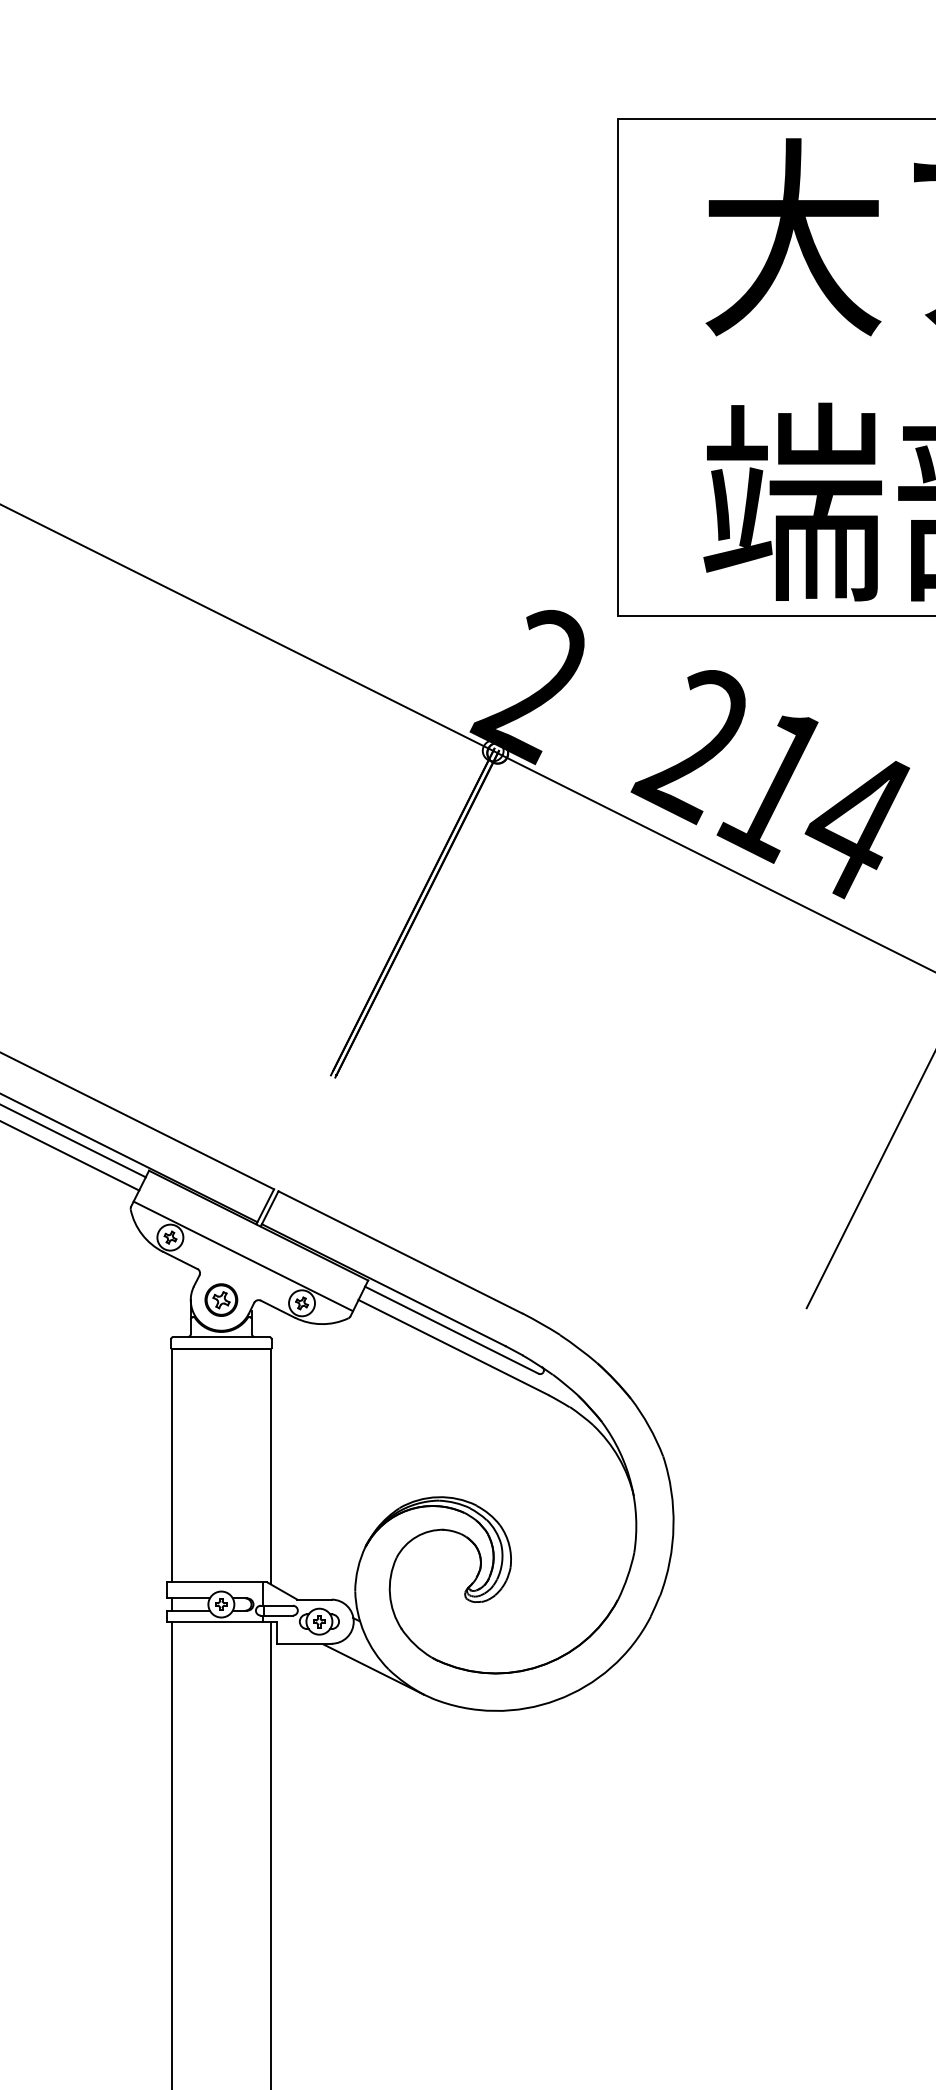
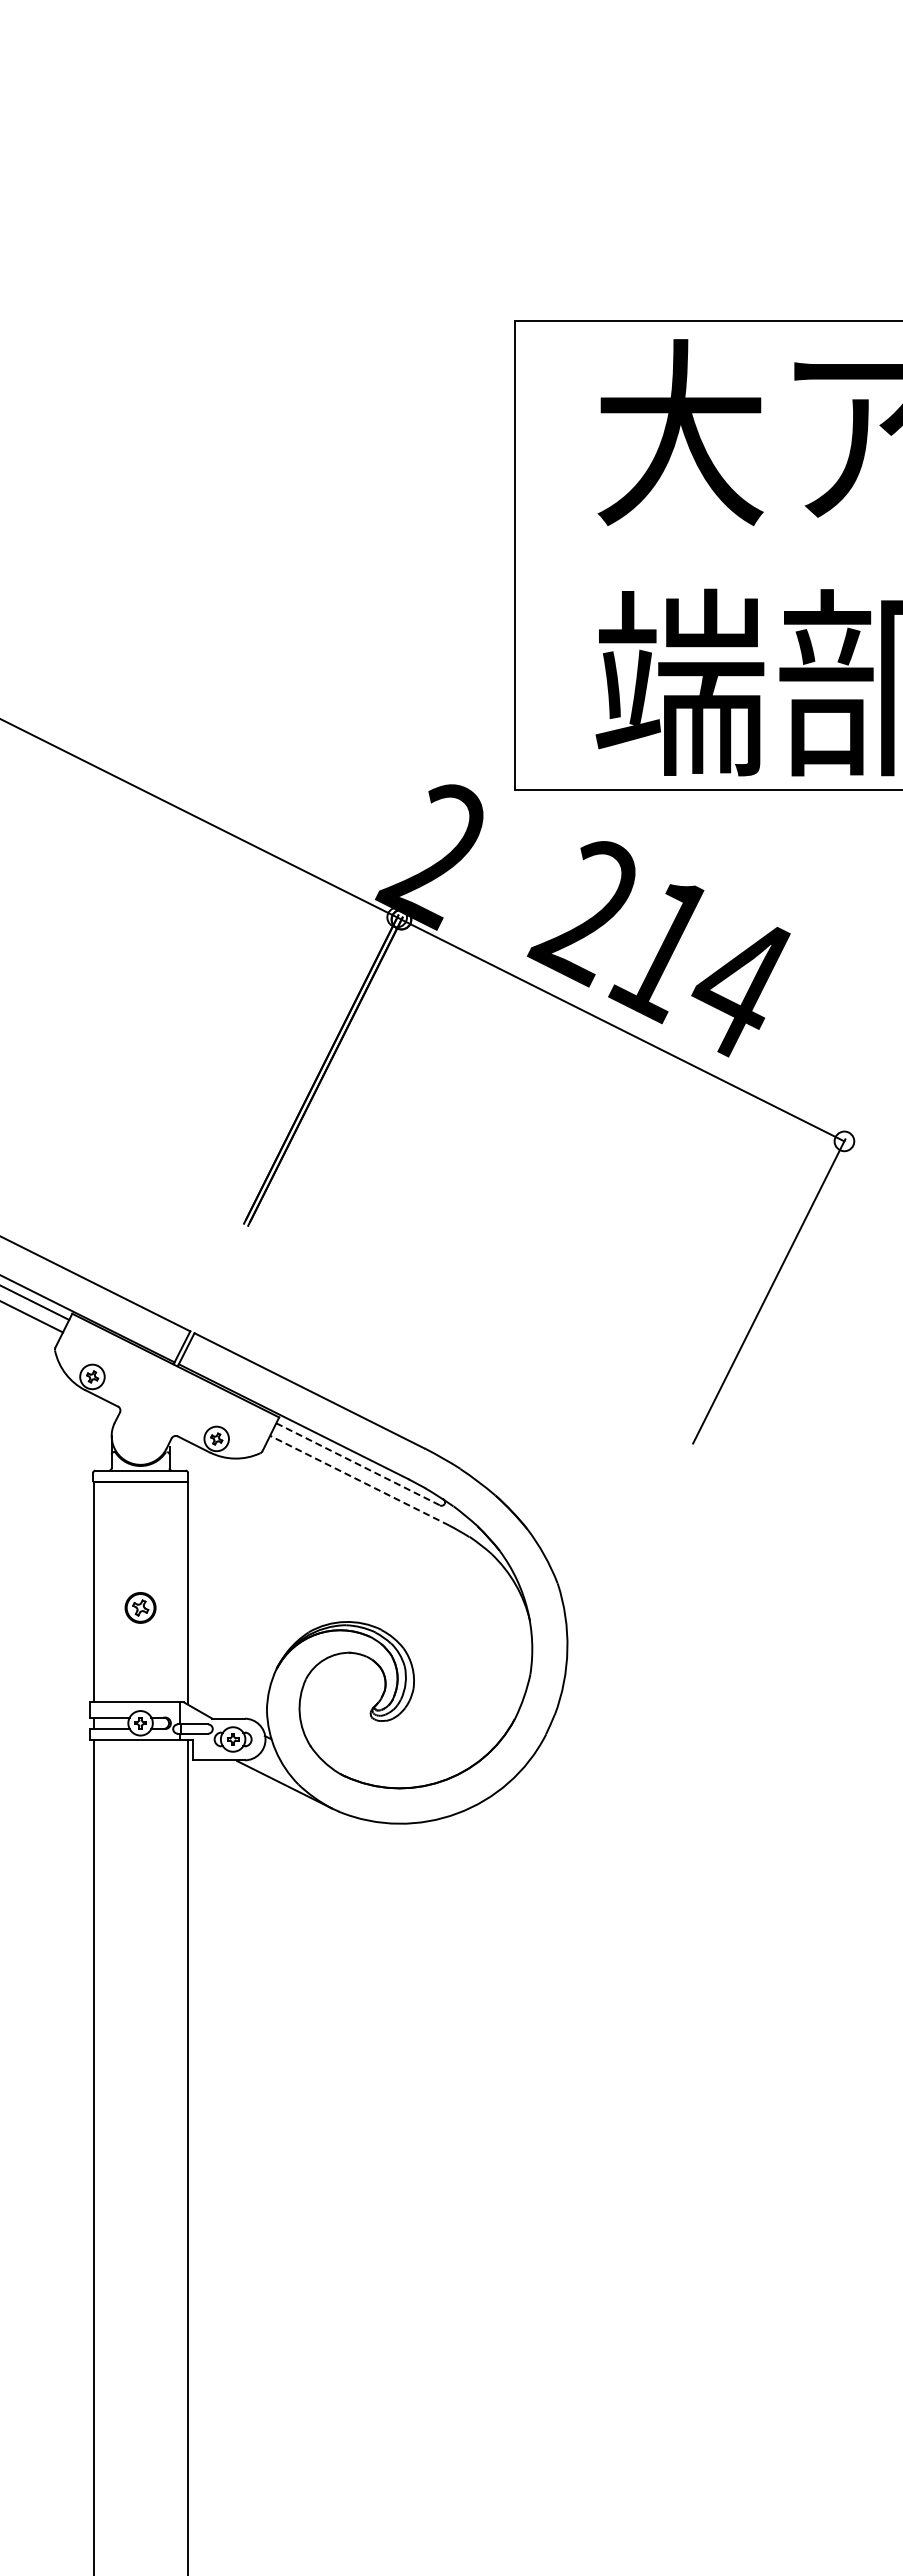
line: (242, 1256) -> (160, 1394), removed
part: (221, 1299) -> (140, 1607), moved
line: (452, 1330) -> (358, 1464), solid -> dashed
line: (453, 1347) -> (359, 1480), solid -> dashed

